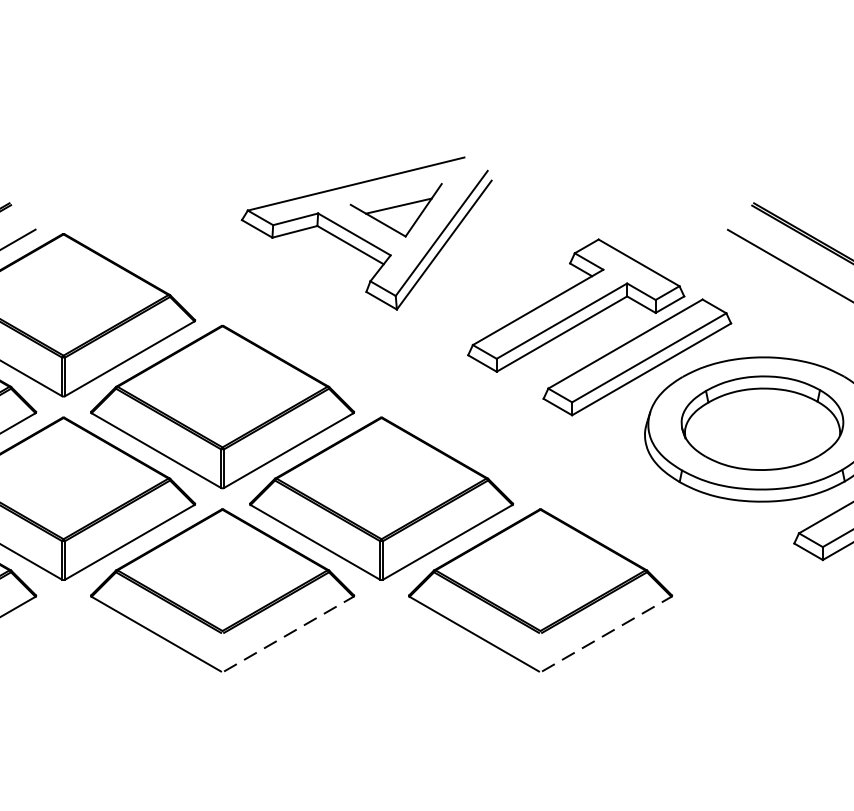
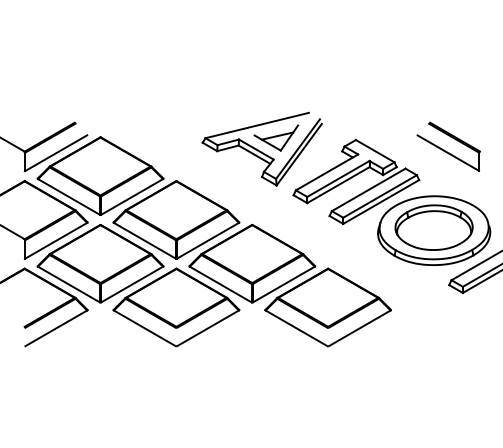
part: (365, 232) -> (261, 148), moved
line: (289, 634) -> (208, 328), dashed -> solid
line: (606, 634) -> (359, 328), dashed -> solid

